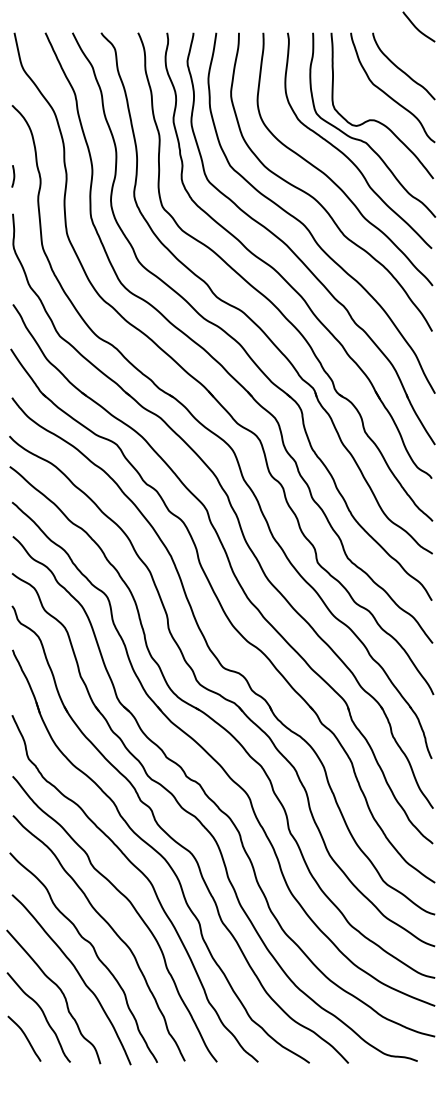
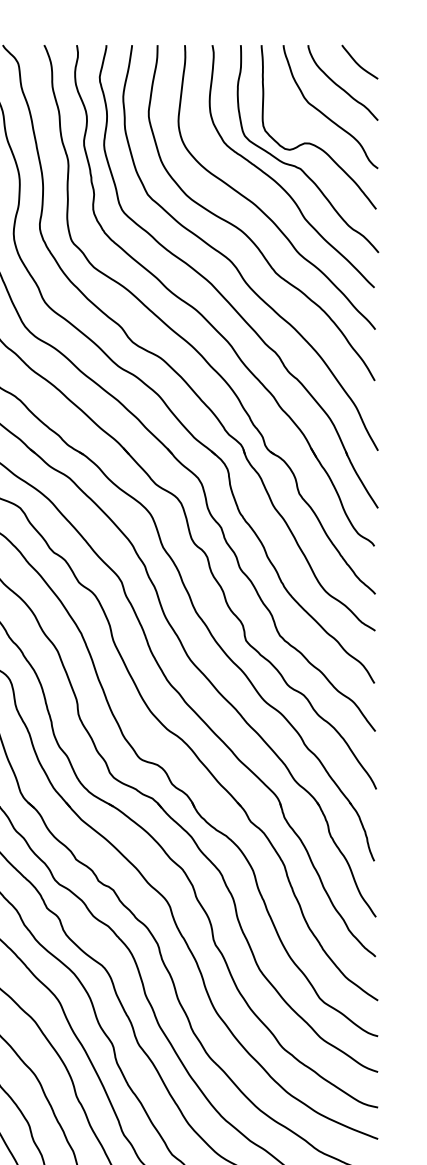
curve: (417, 27) -> (358, 62), moved

